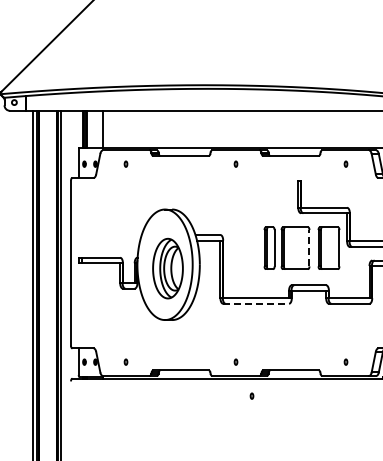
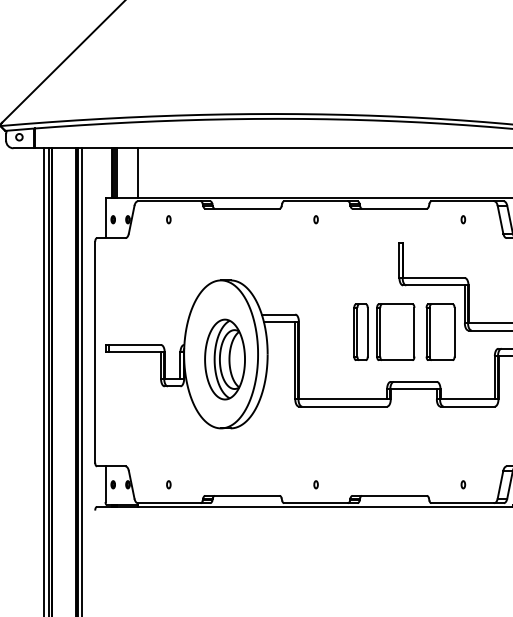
line: (309, 247) -> (414, 331), dashed -> solid
line: (256, 303) -> (343, 406), dashed -> solid
part: (251, 395) -> (336, 529), removed

